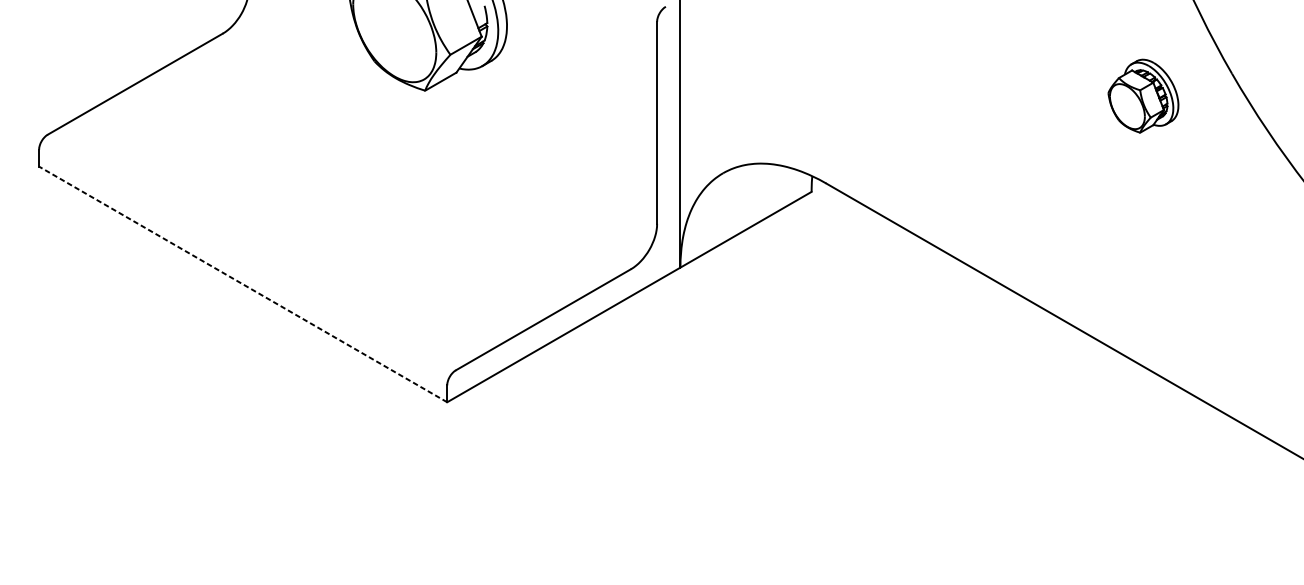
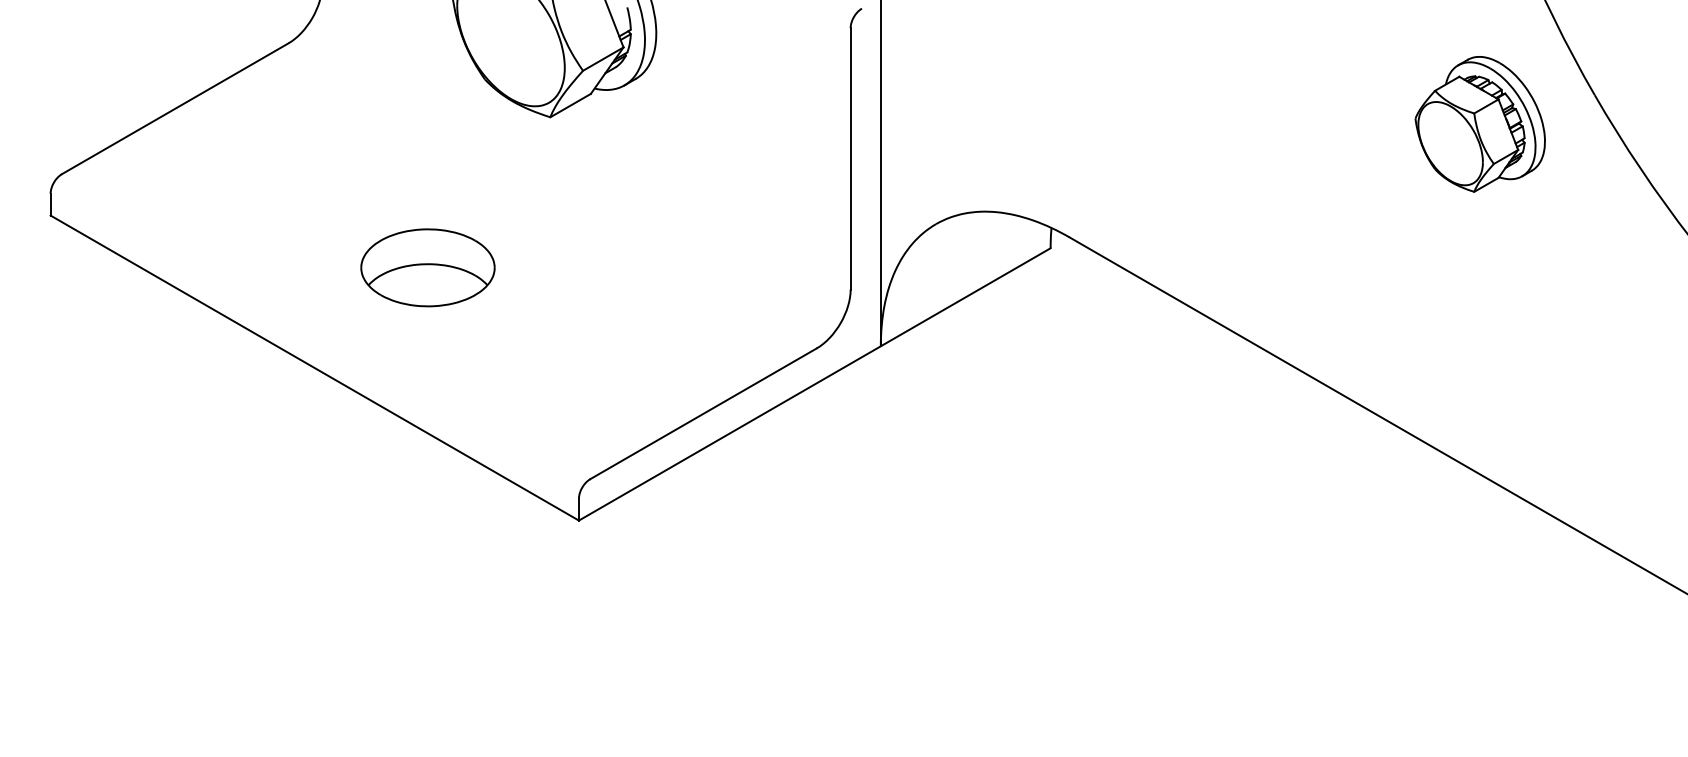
part: (1142, 96) -> (1479, 124), size x1.43
part: (330, 206) -> (427, 267), added
line: (242, 284) -> (314, 367), dashed -> solid

